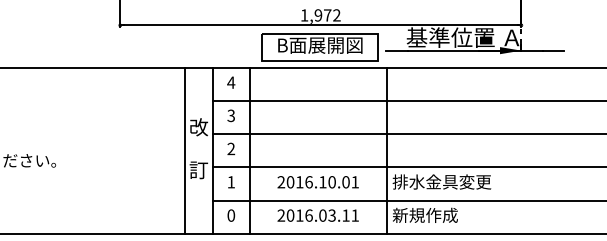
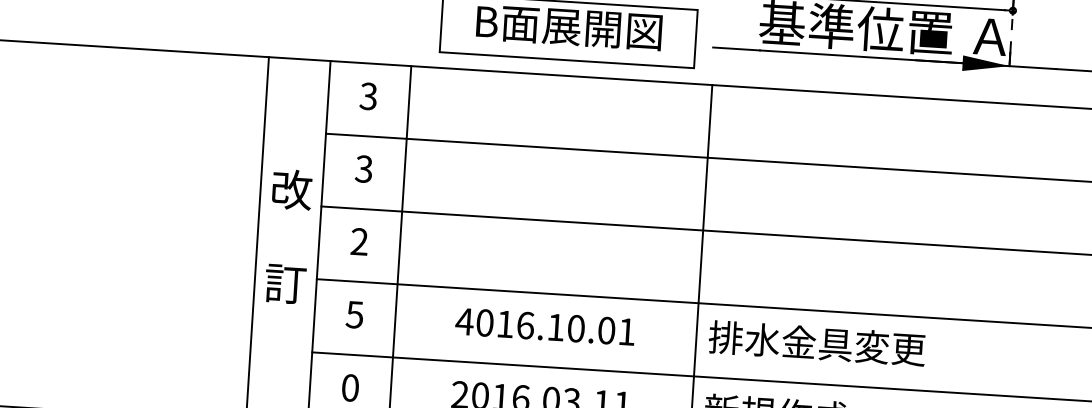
text: (231, 82) -> (369, 96), 4 -> 3
text: (230, 182) -> (353, 315), 1 -> 5
text: (281, 182) -> (465, 322), 2016.10.01 -> 4016.10.01

